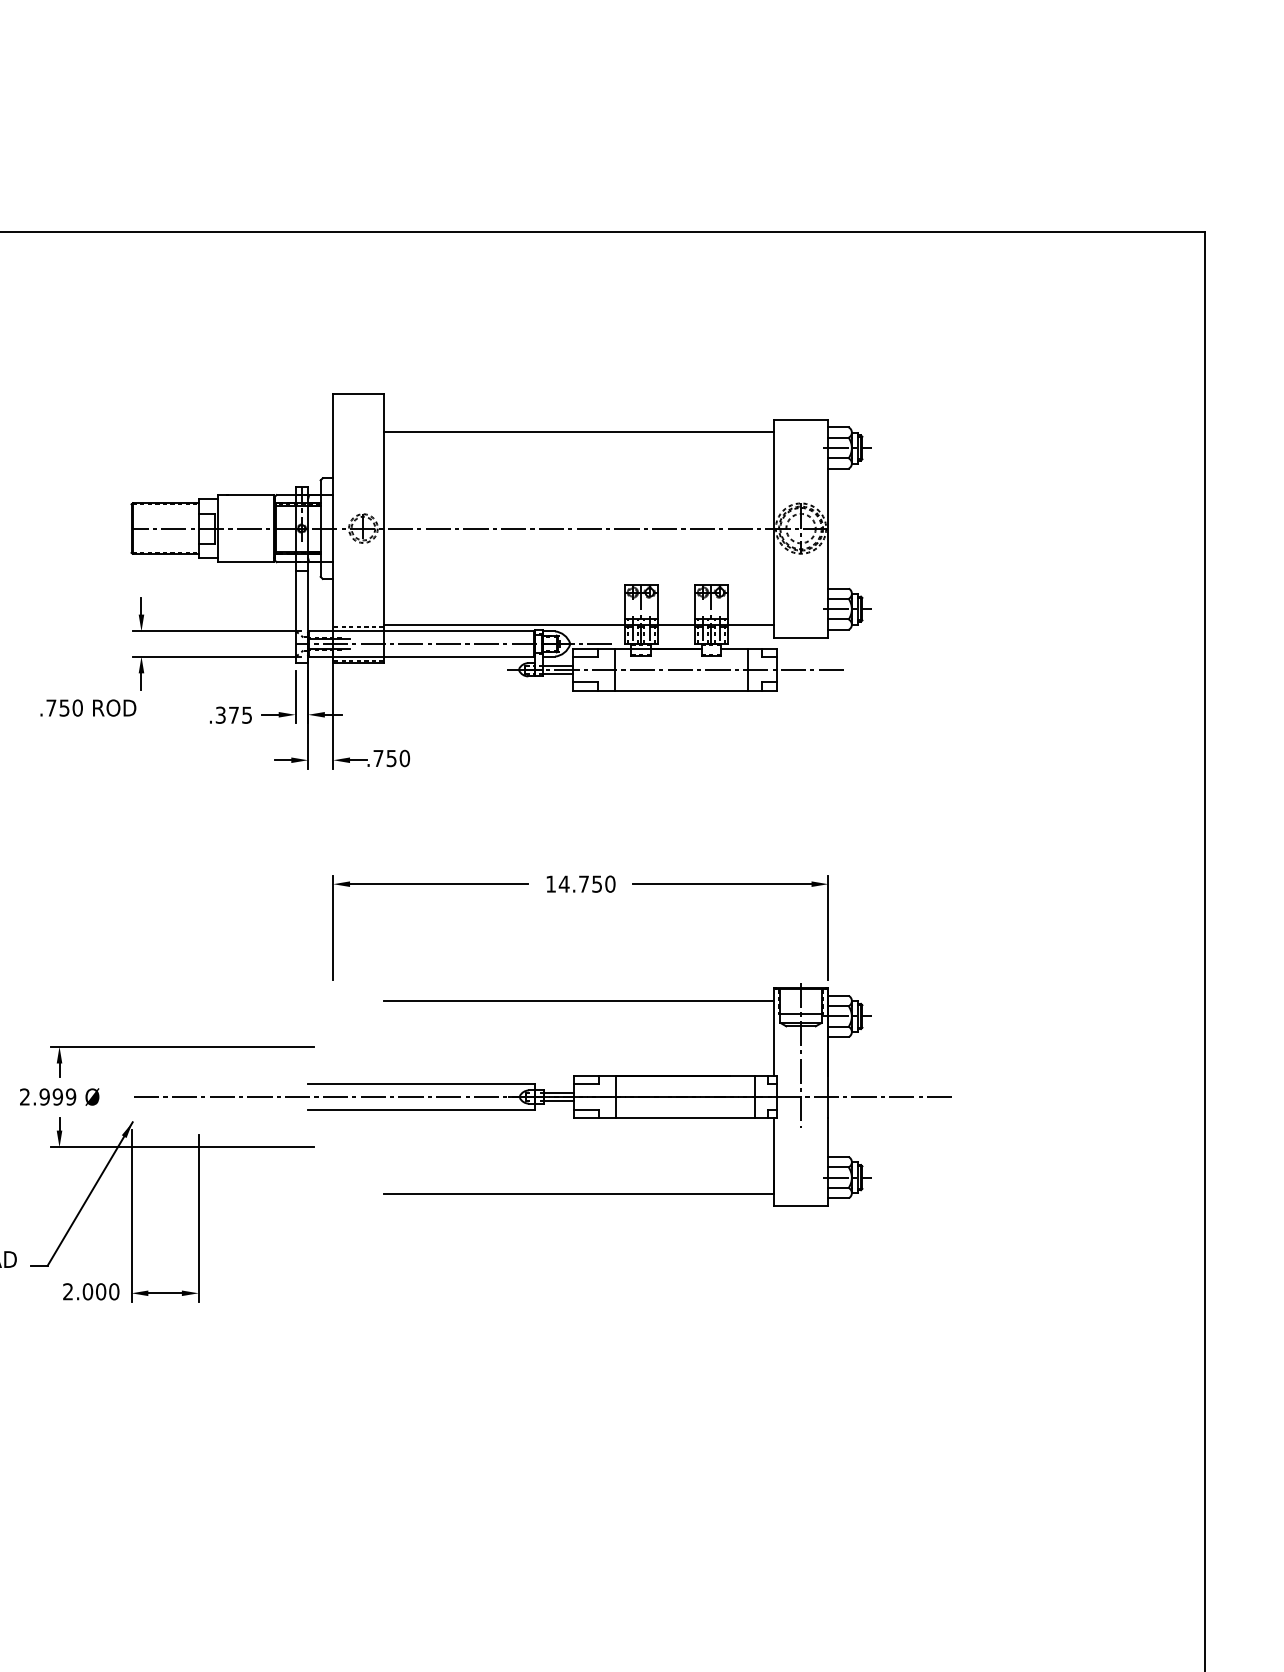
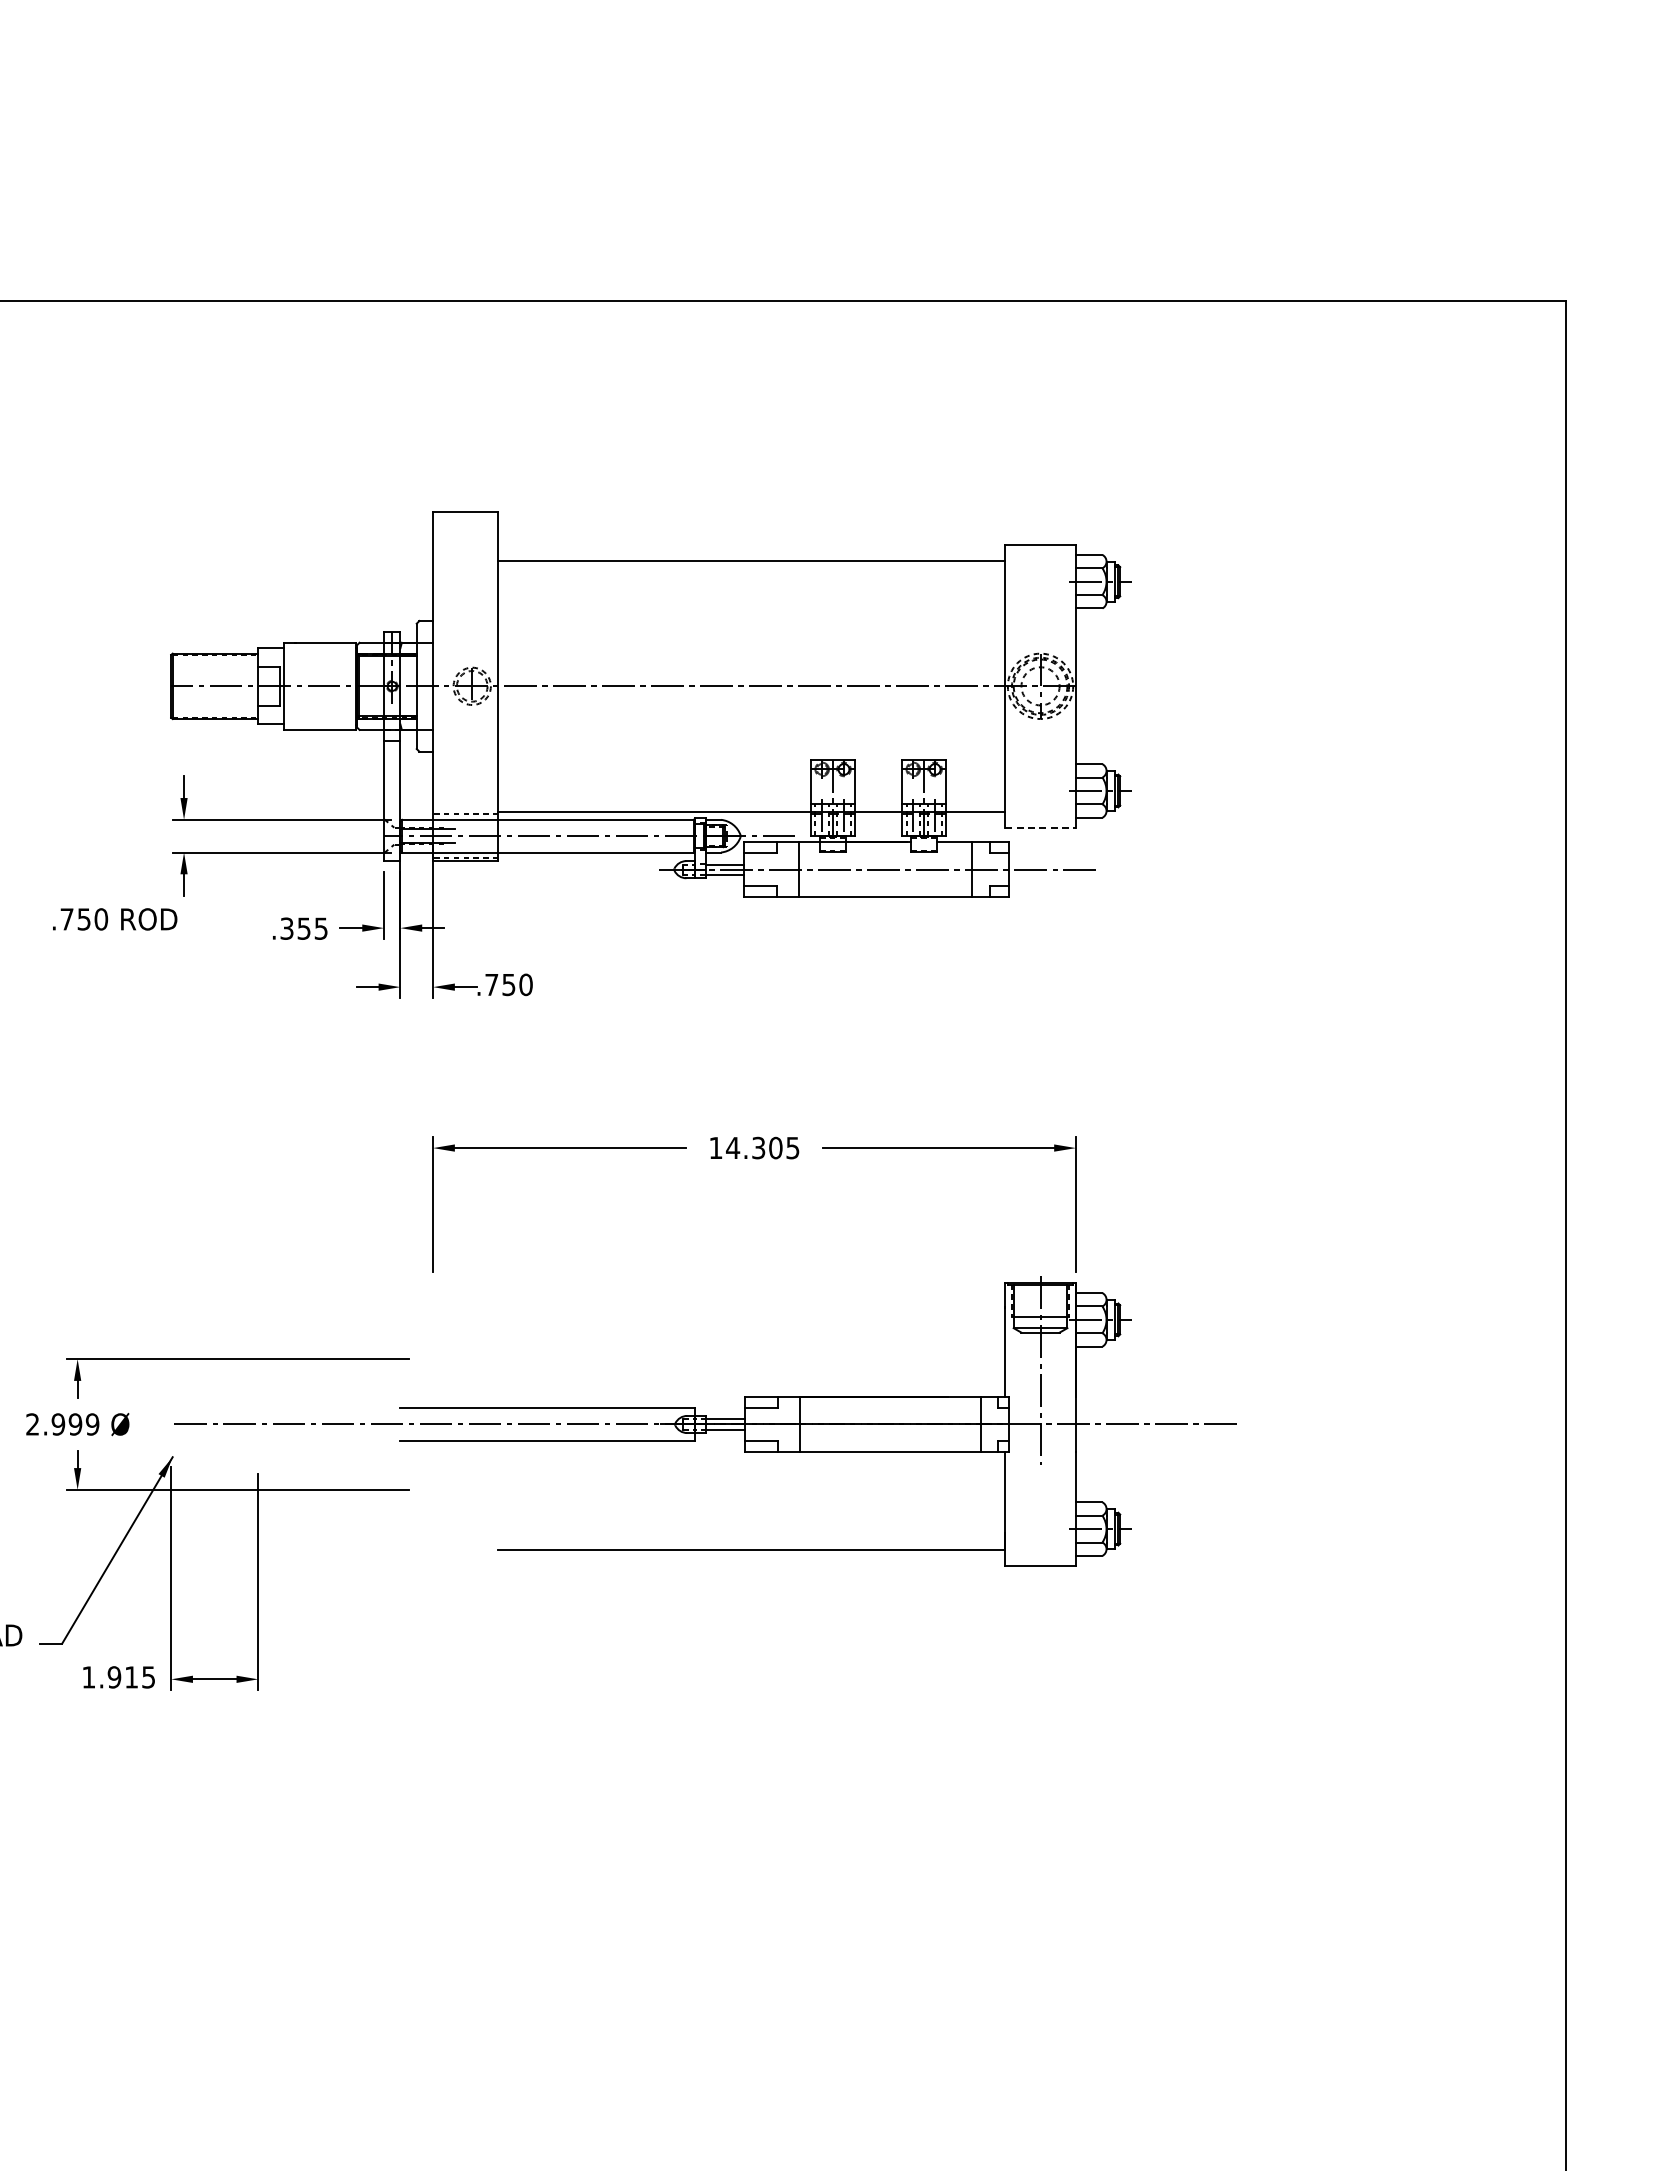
line: (801, 638) -> (1041, 828), solid -> dashed
text: (233, 715) -> (303, 928), .375 -> .355
text: (596, 883) -> (775, 1147), 14.750 -> 14.305
line: (578, 1000) -> (751, 1299), removed
text: (90, 1291) -> (118, 1677), 2.000 -> 1.915

